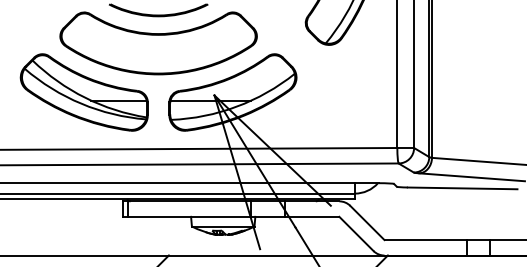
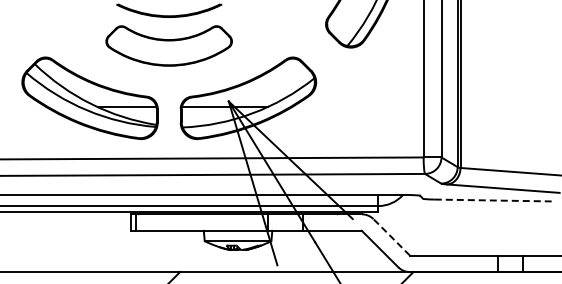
part: (157, 42) -> (168, 45), size x0.6
line: (462, 188) -> (493, 200), solid -> dashed
line: (367, 223) -> (391, 237), solid -> dashed

